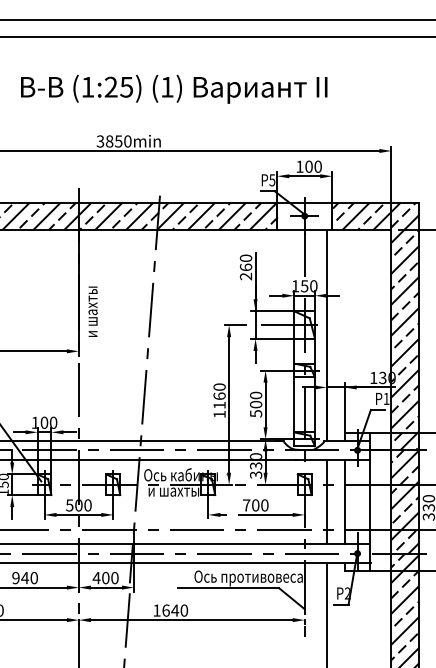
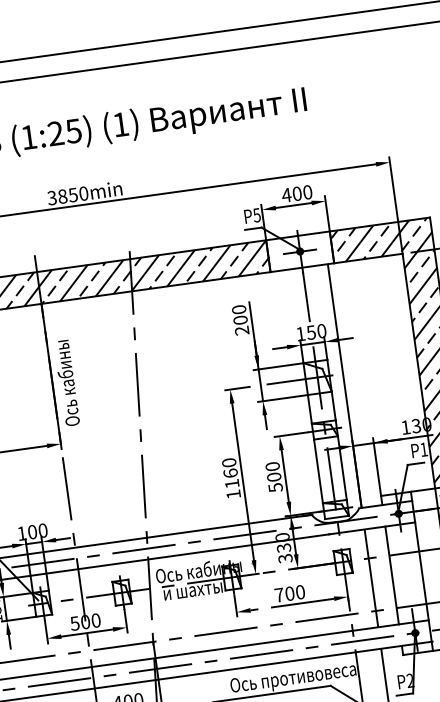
text: (299, 166) -> (286, 195), 100 -> 400
text: (245, 267) -> (239, 320), 260 -> 200
text: (90, 300) -> (66, 383), и шахты -> Ось кабины

